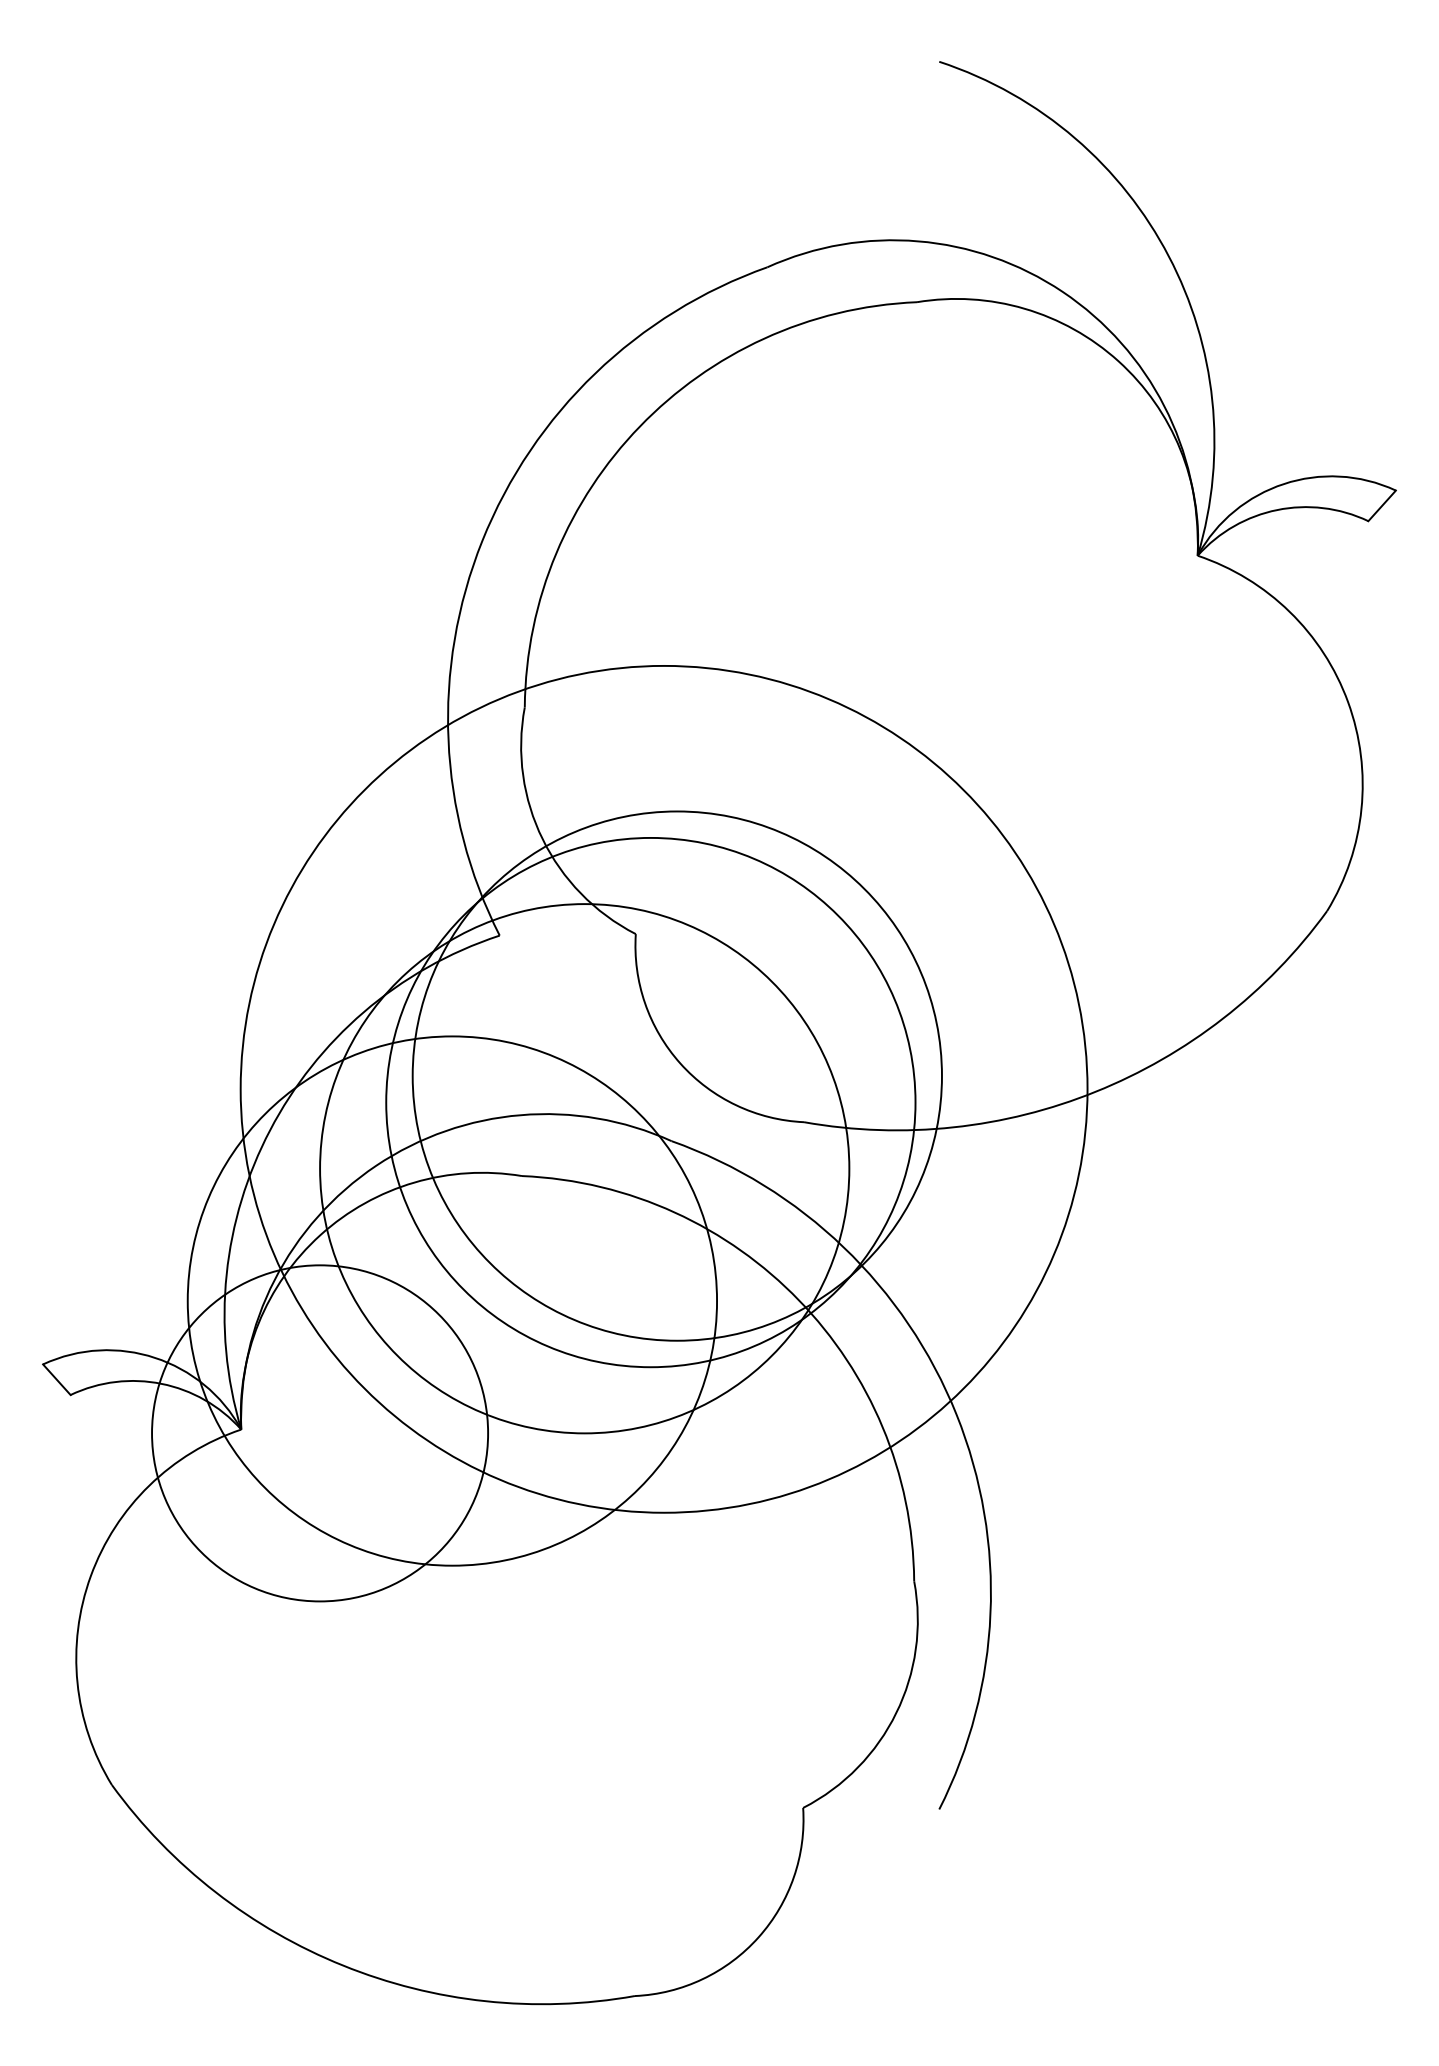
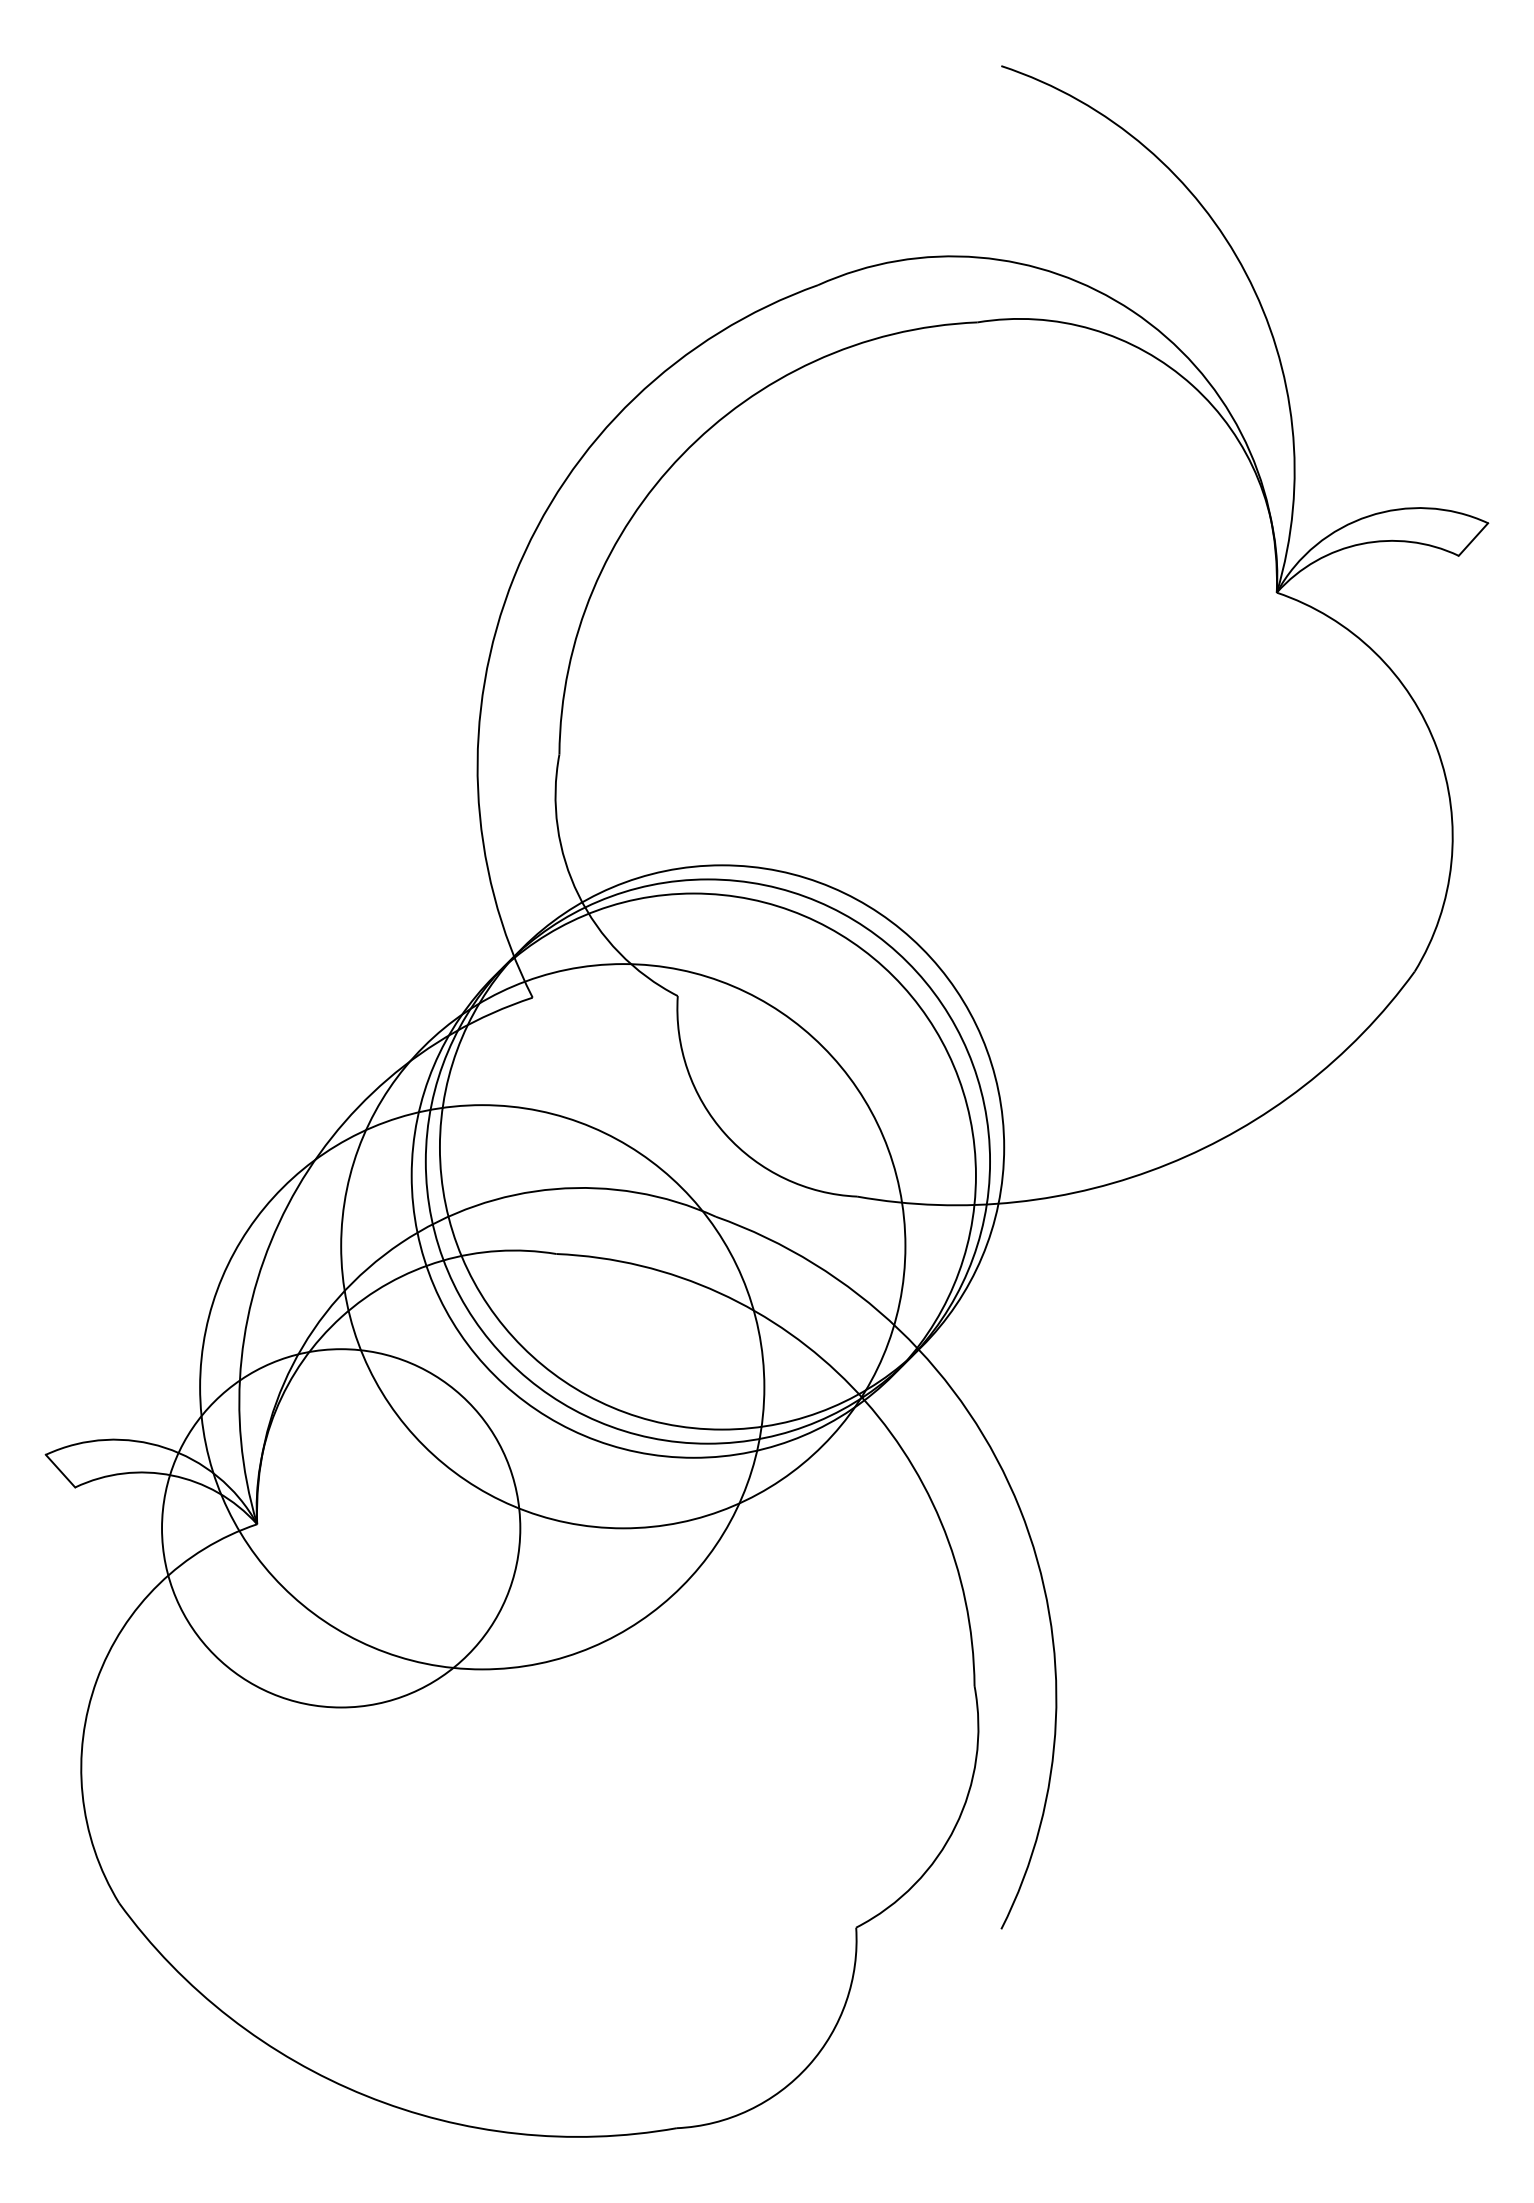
circle: (663, 1089) -> (707, 1161), size x0.62

